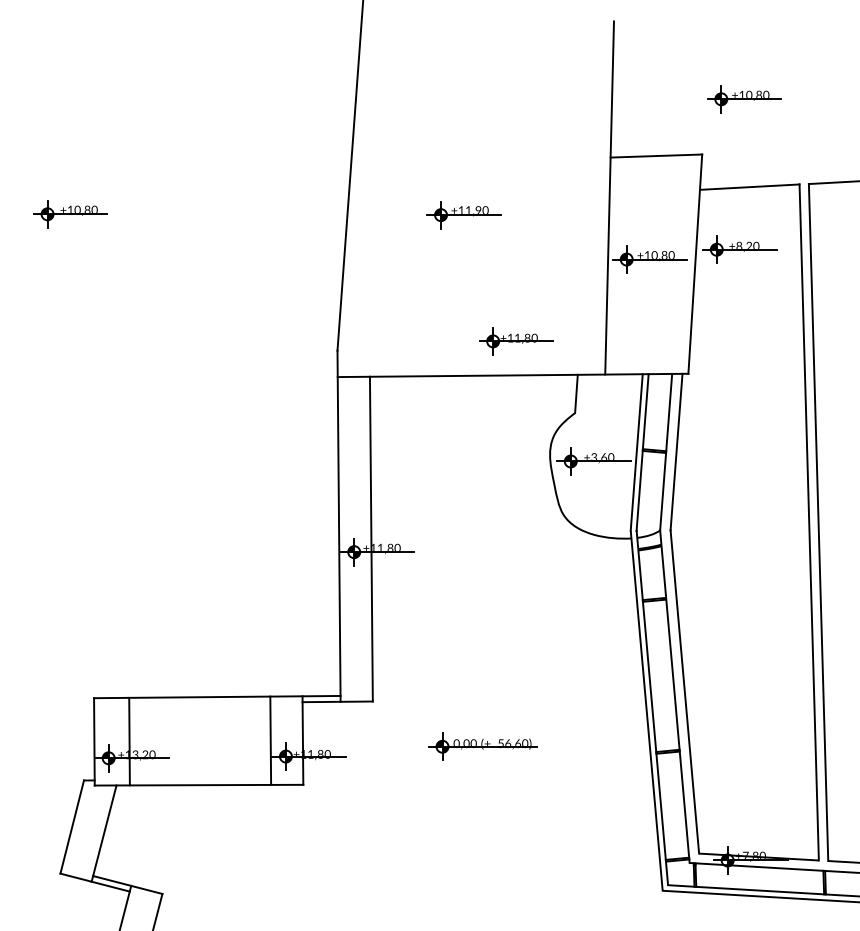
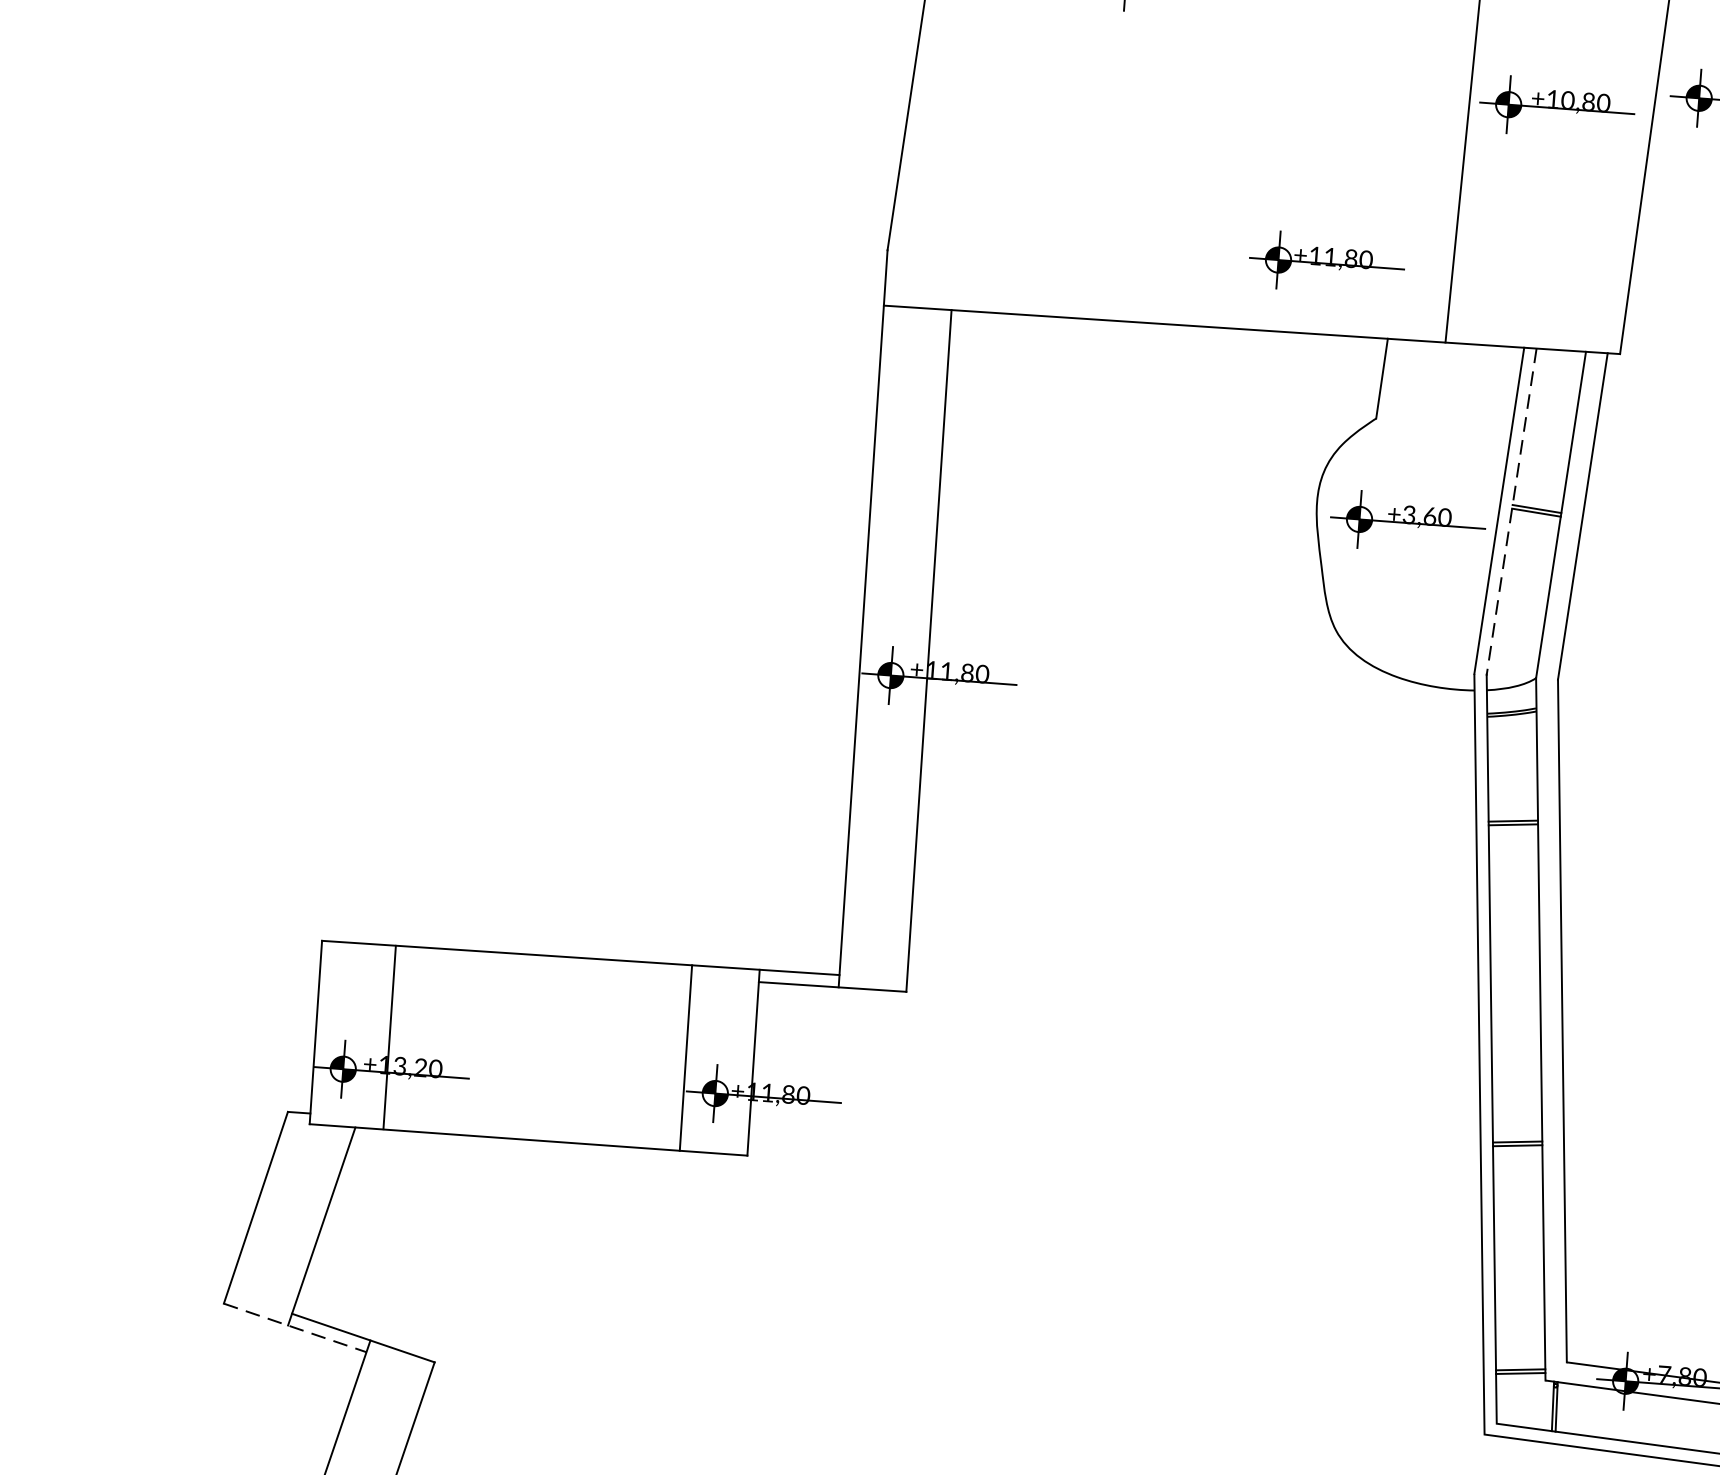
part: (516, 341) -> (1327, 263), moved
line: (642, 452) -> (1511, 511), solid -> dashed
part: (482, 746) -> (1129, 1103), removed
line: (95, 882) -> (295, 1327), solid -> dashed

